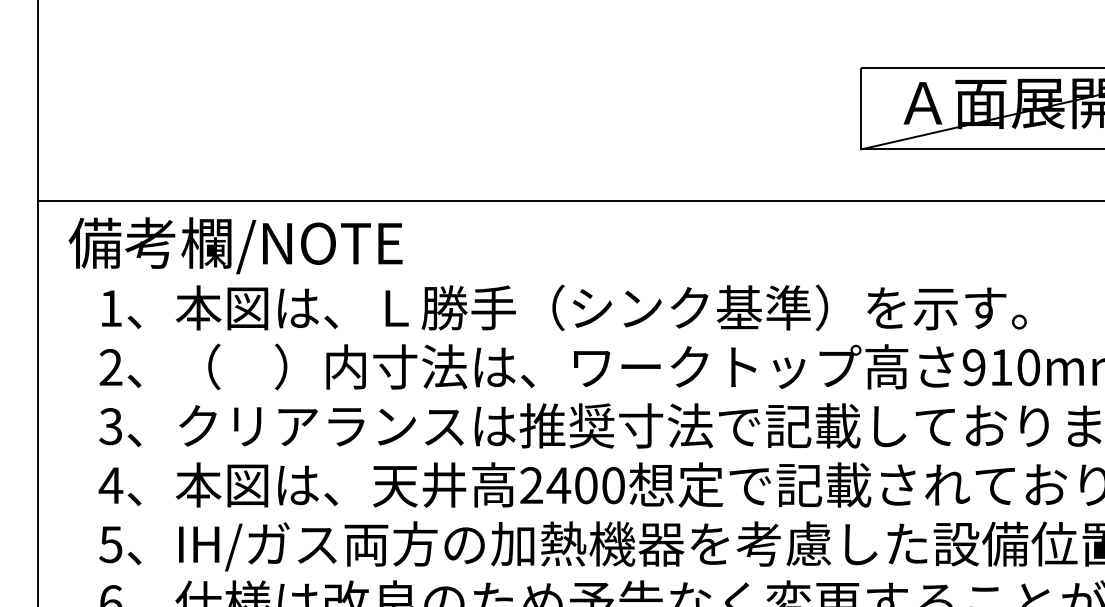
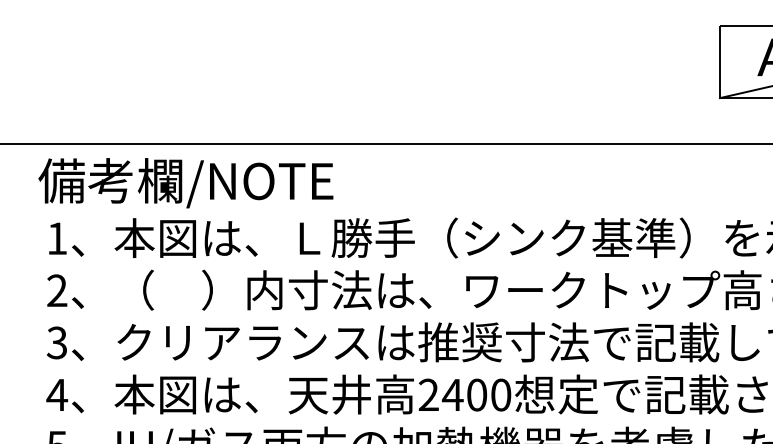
text: (235, 245) -> (185, 182), moved

